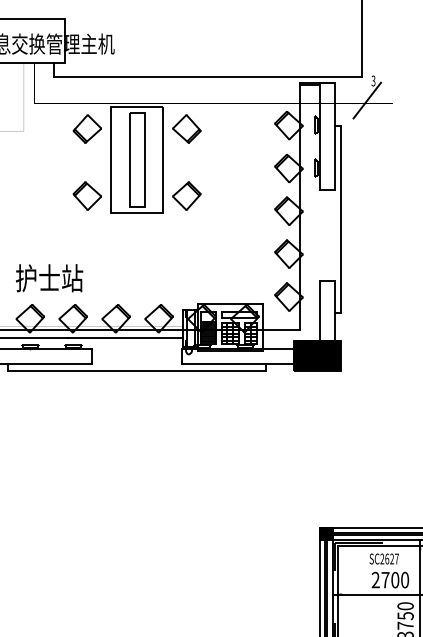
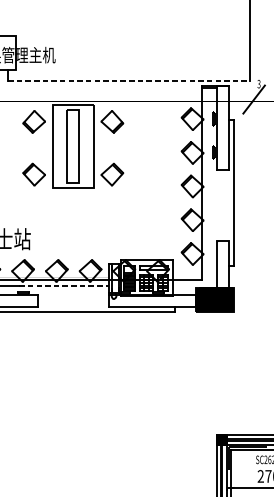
line: (208, 77) -> (129, 81), solid -> dashed
line: (126, 337) -> (64, 285), solid -> dashed

